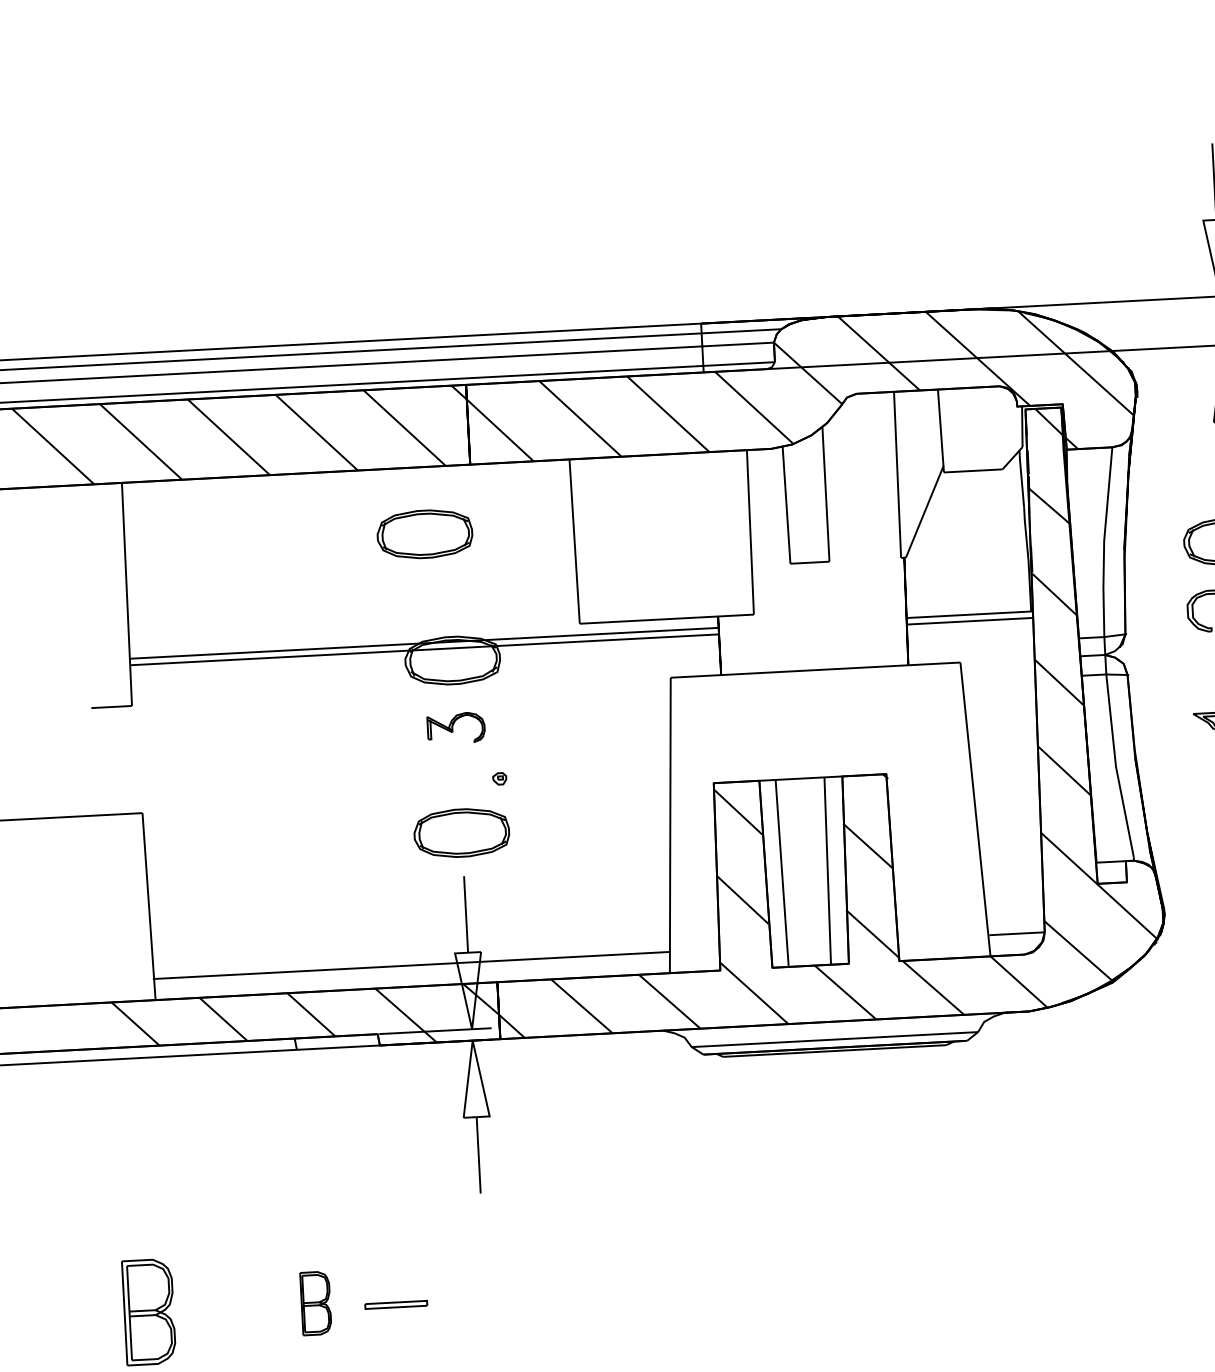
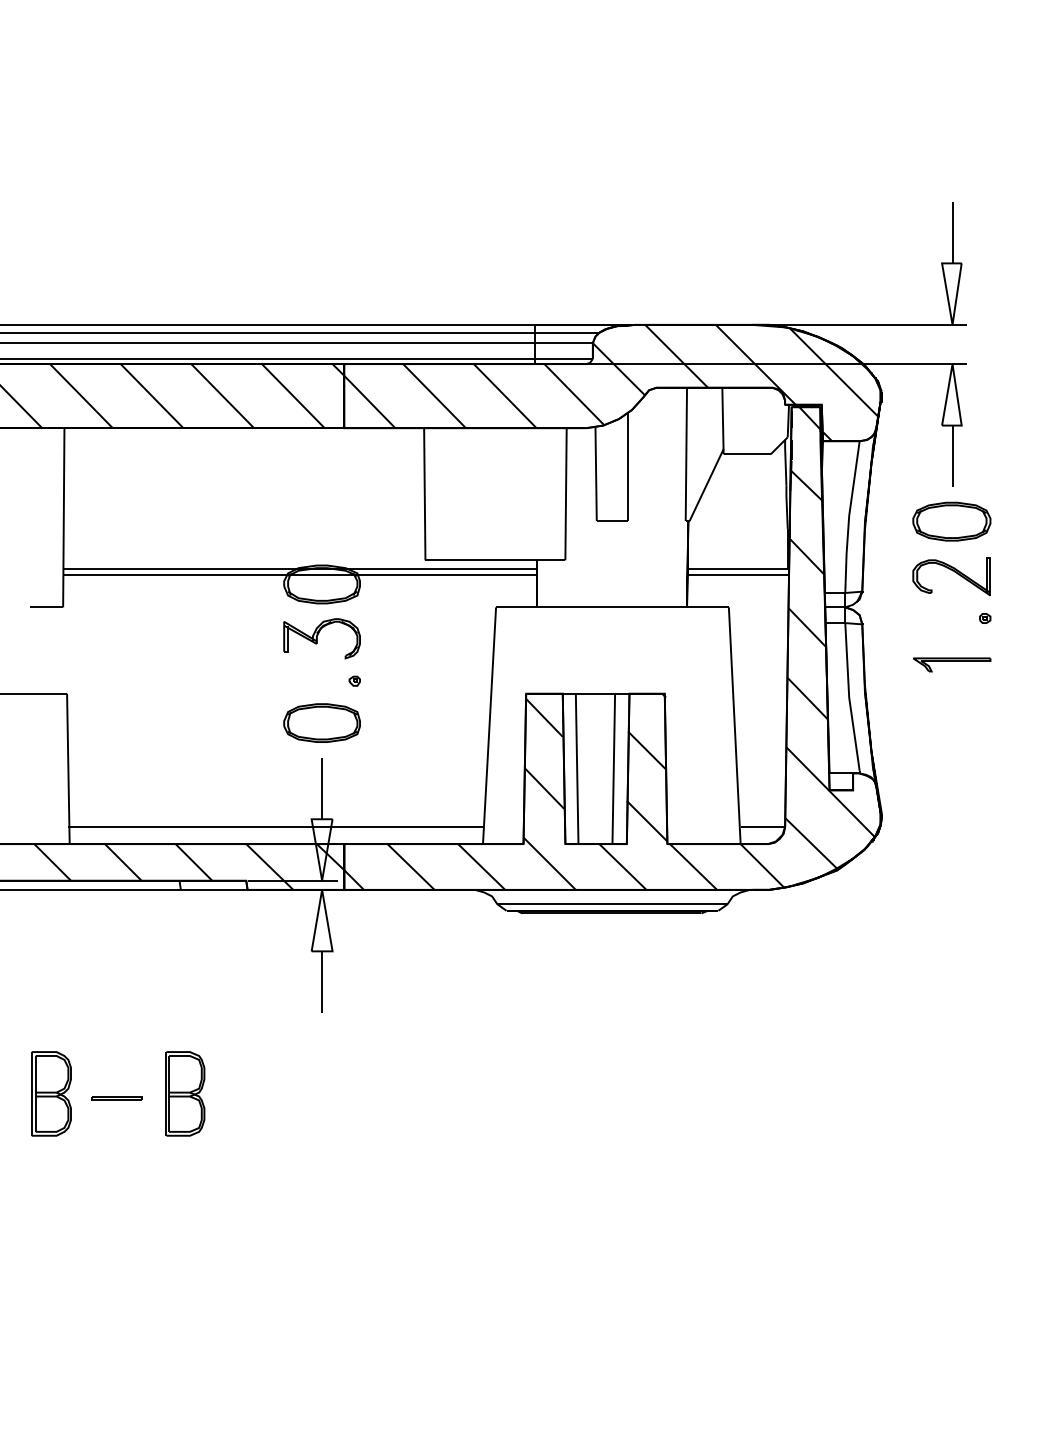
part: (424, 533) -> (304, 481), removed
part: (455, 727) -> (321, 638), size x1.67
part: (315, 1302) -> (185, 1093), size x1.67
line: (395, 1303) -> (116, 1097), moved

